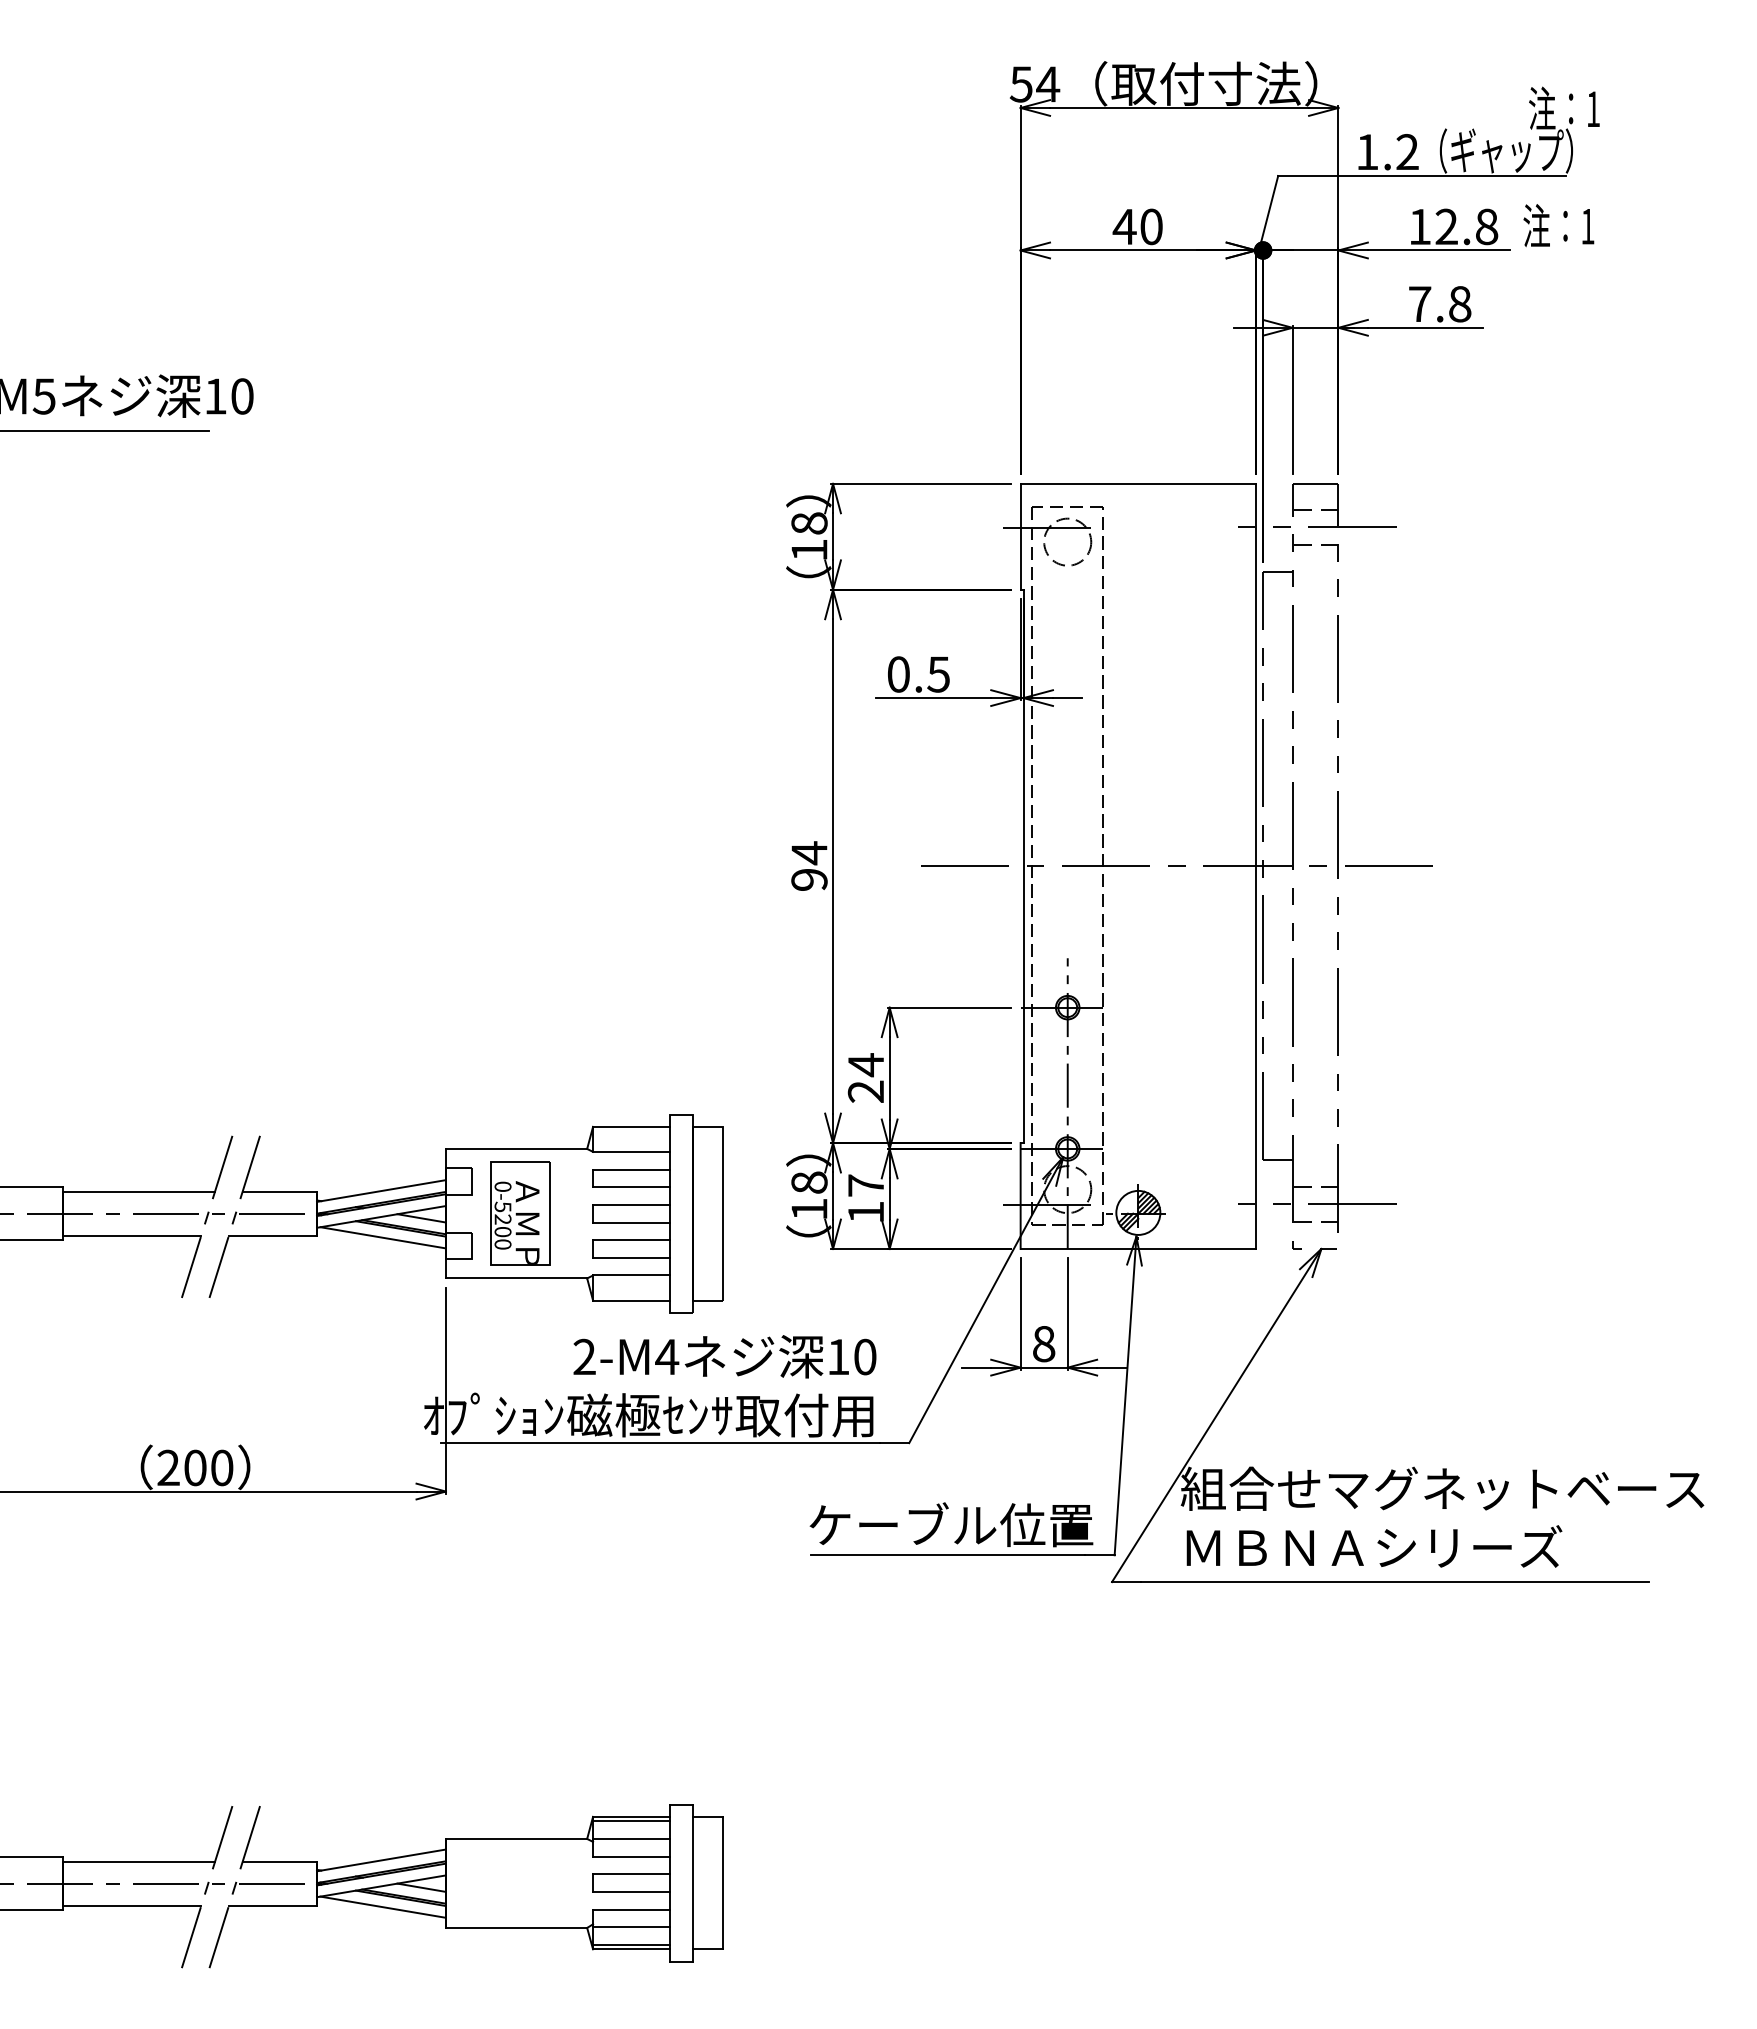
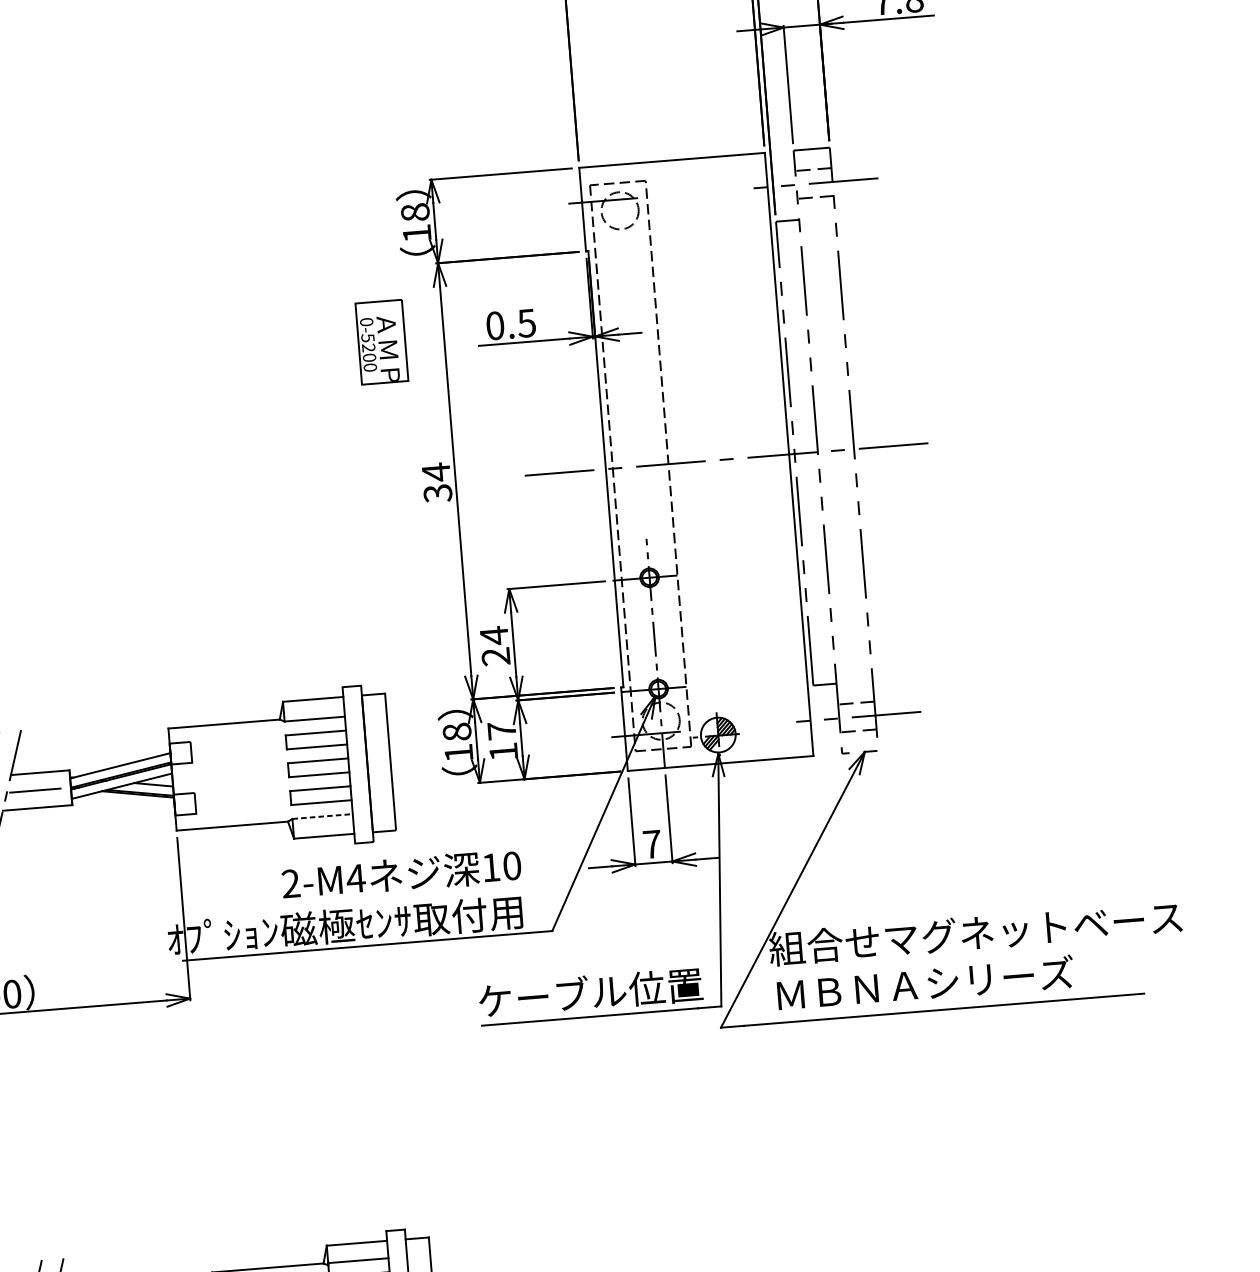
text: (809, 880) -> (438, 493), 94 -> 34
part: (520, 1213) -> (382, 342), moved
line: (382, 1237) -> (124, 802), removed
line: (631, 1275) -> (322, 816), solid -> dashed
text: (1044, 1344) -> (652, 844), 8 -> 7
line: (631, 1821) -> (357, 1246), removed

